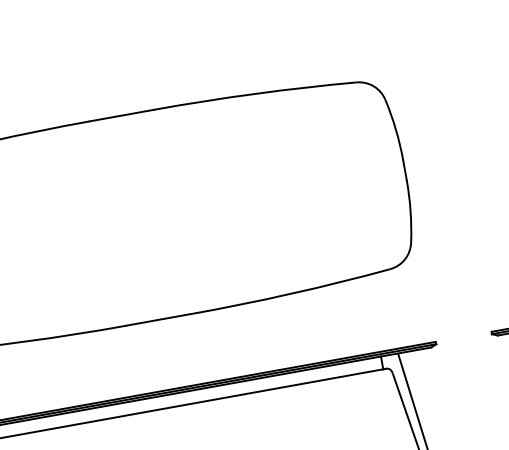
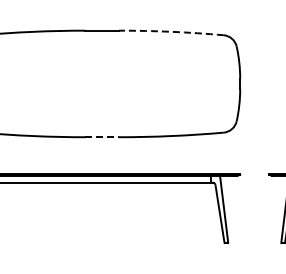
arc: (255, 93) -> (171, 31), solid -> dashed
line: (159, 320) -> (102, 137), solid -> dashed

